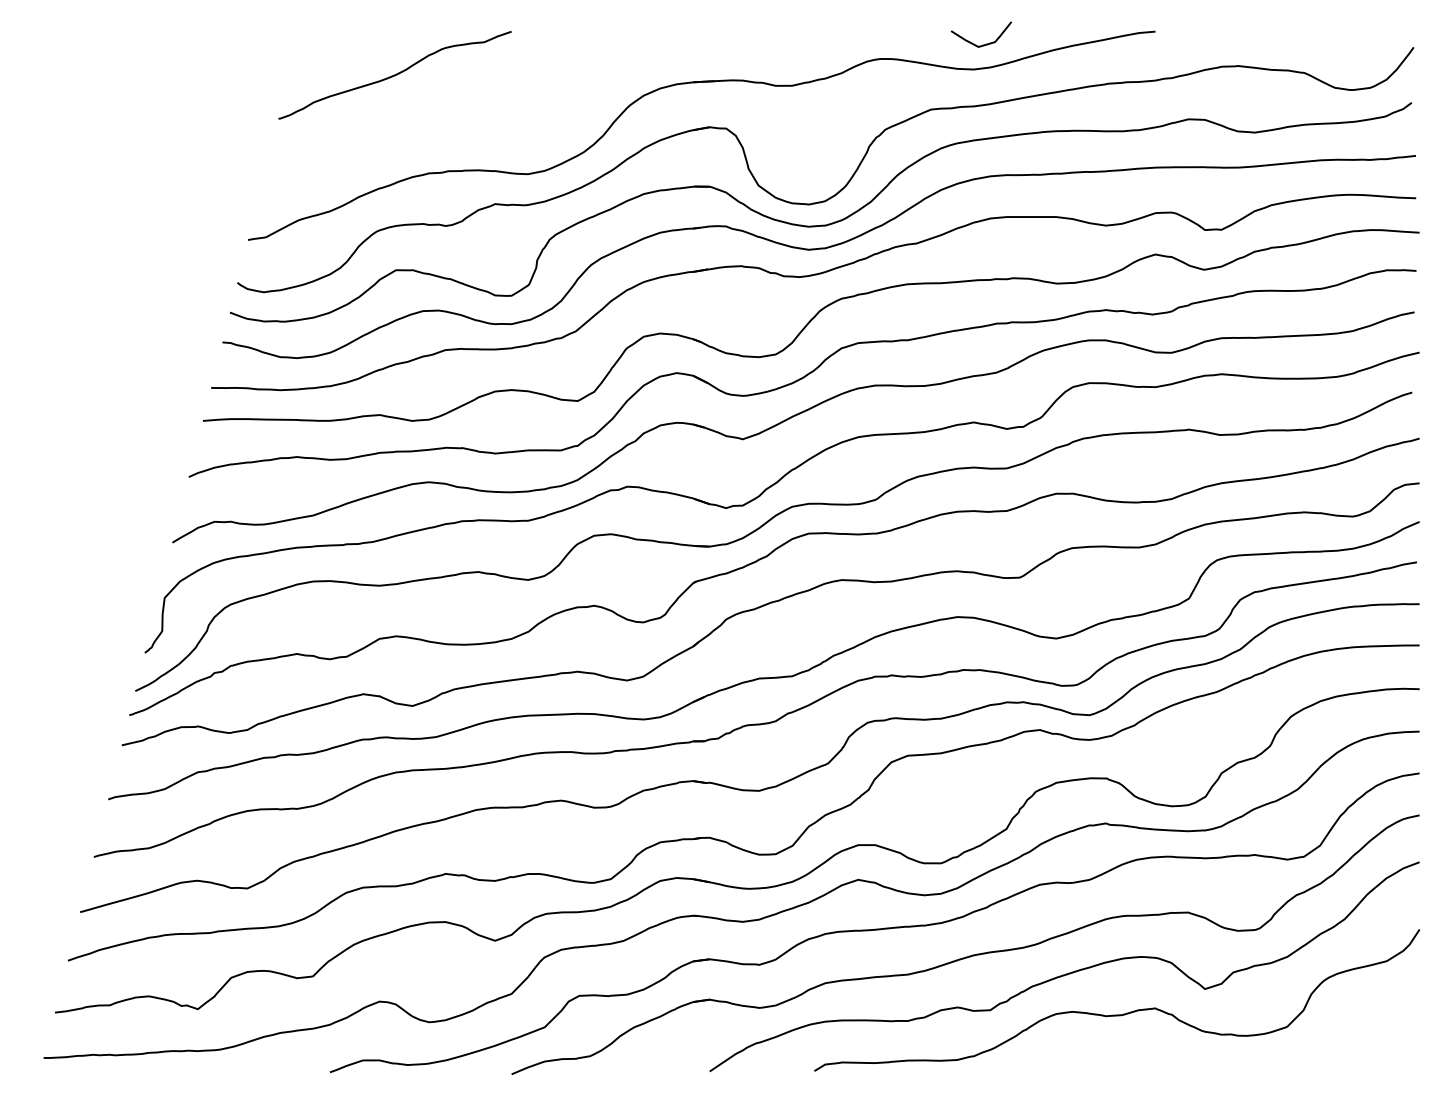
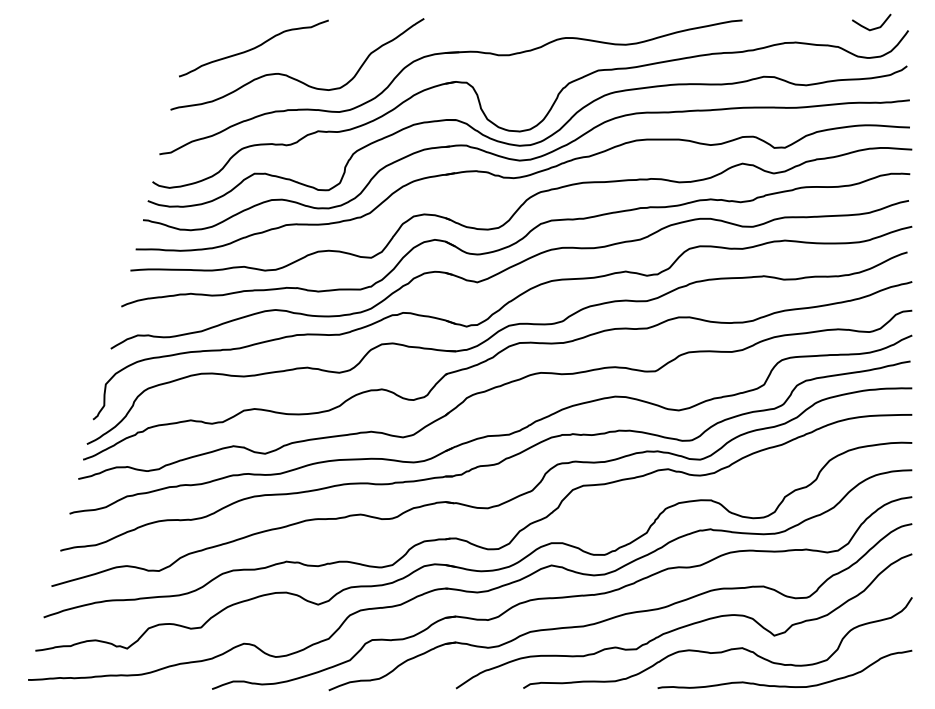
curve: (981, 44) -> (871, 28), moved
curve: (453, 118) -> (291, 76), added
curve: (1220, 1066) -> (784, 685), added

